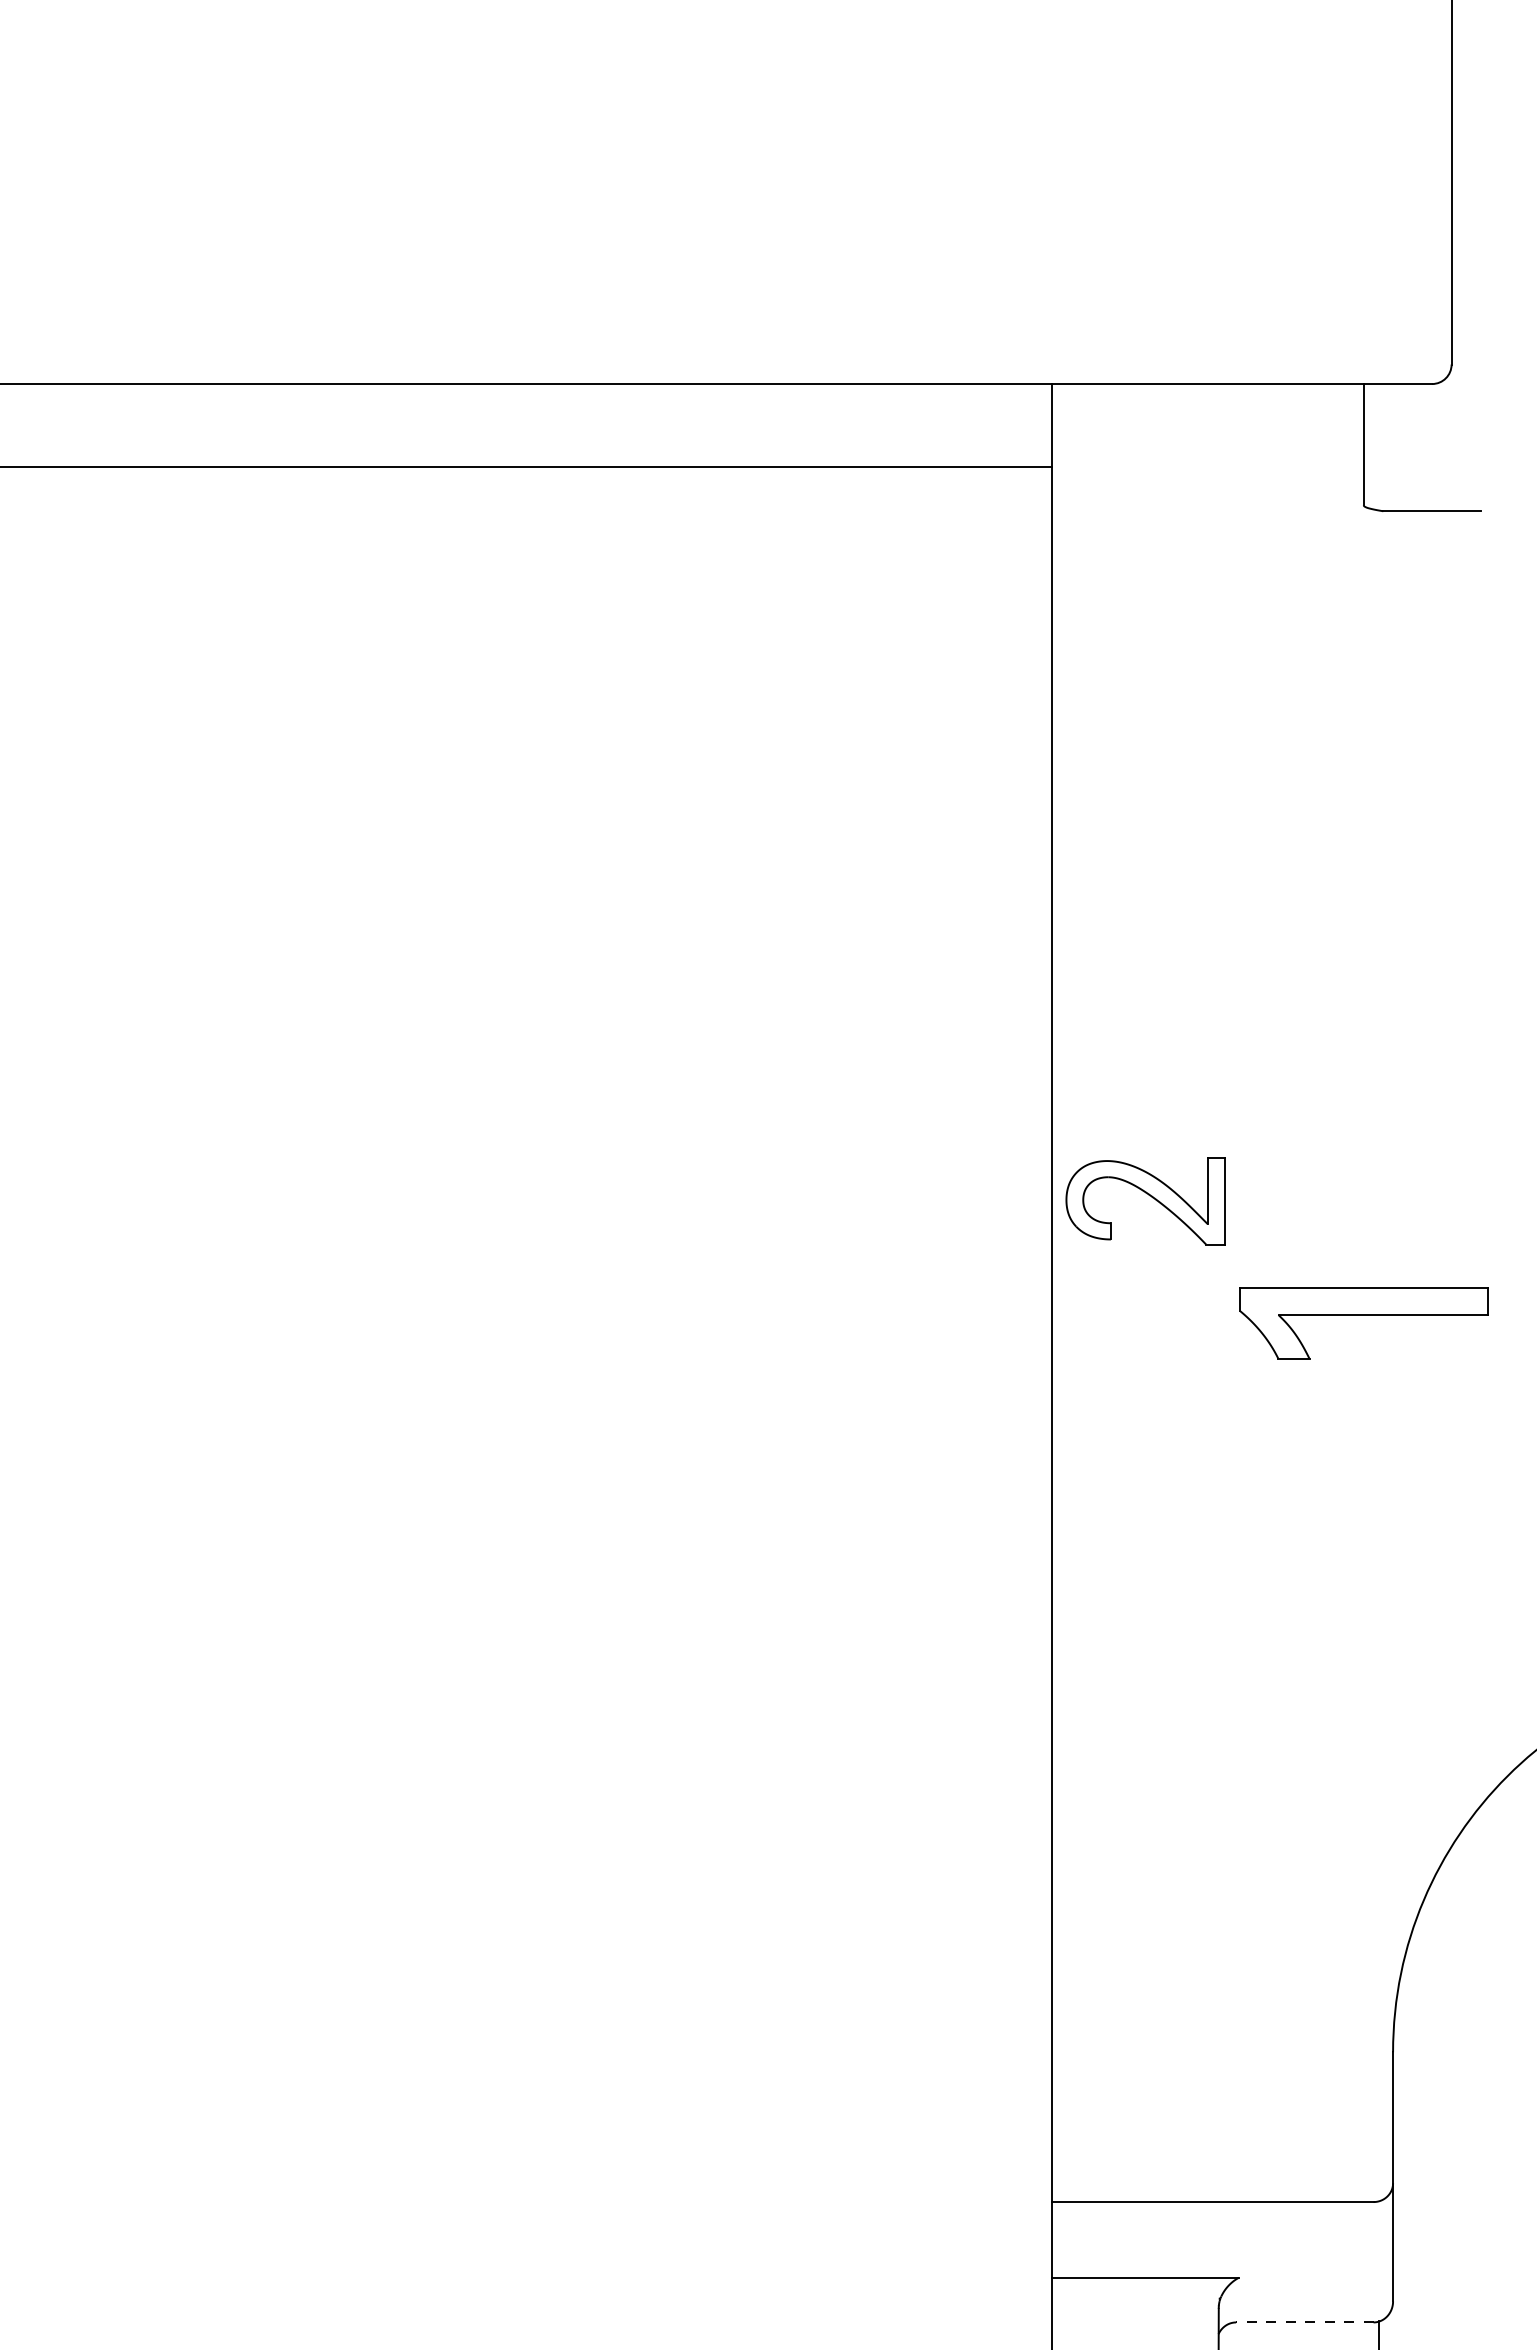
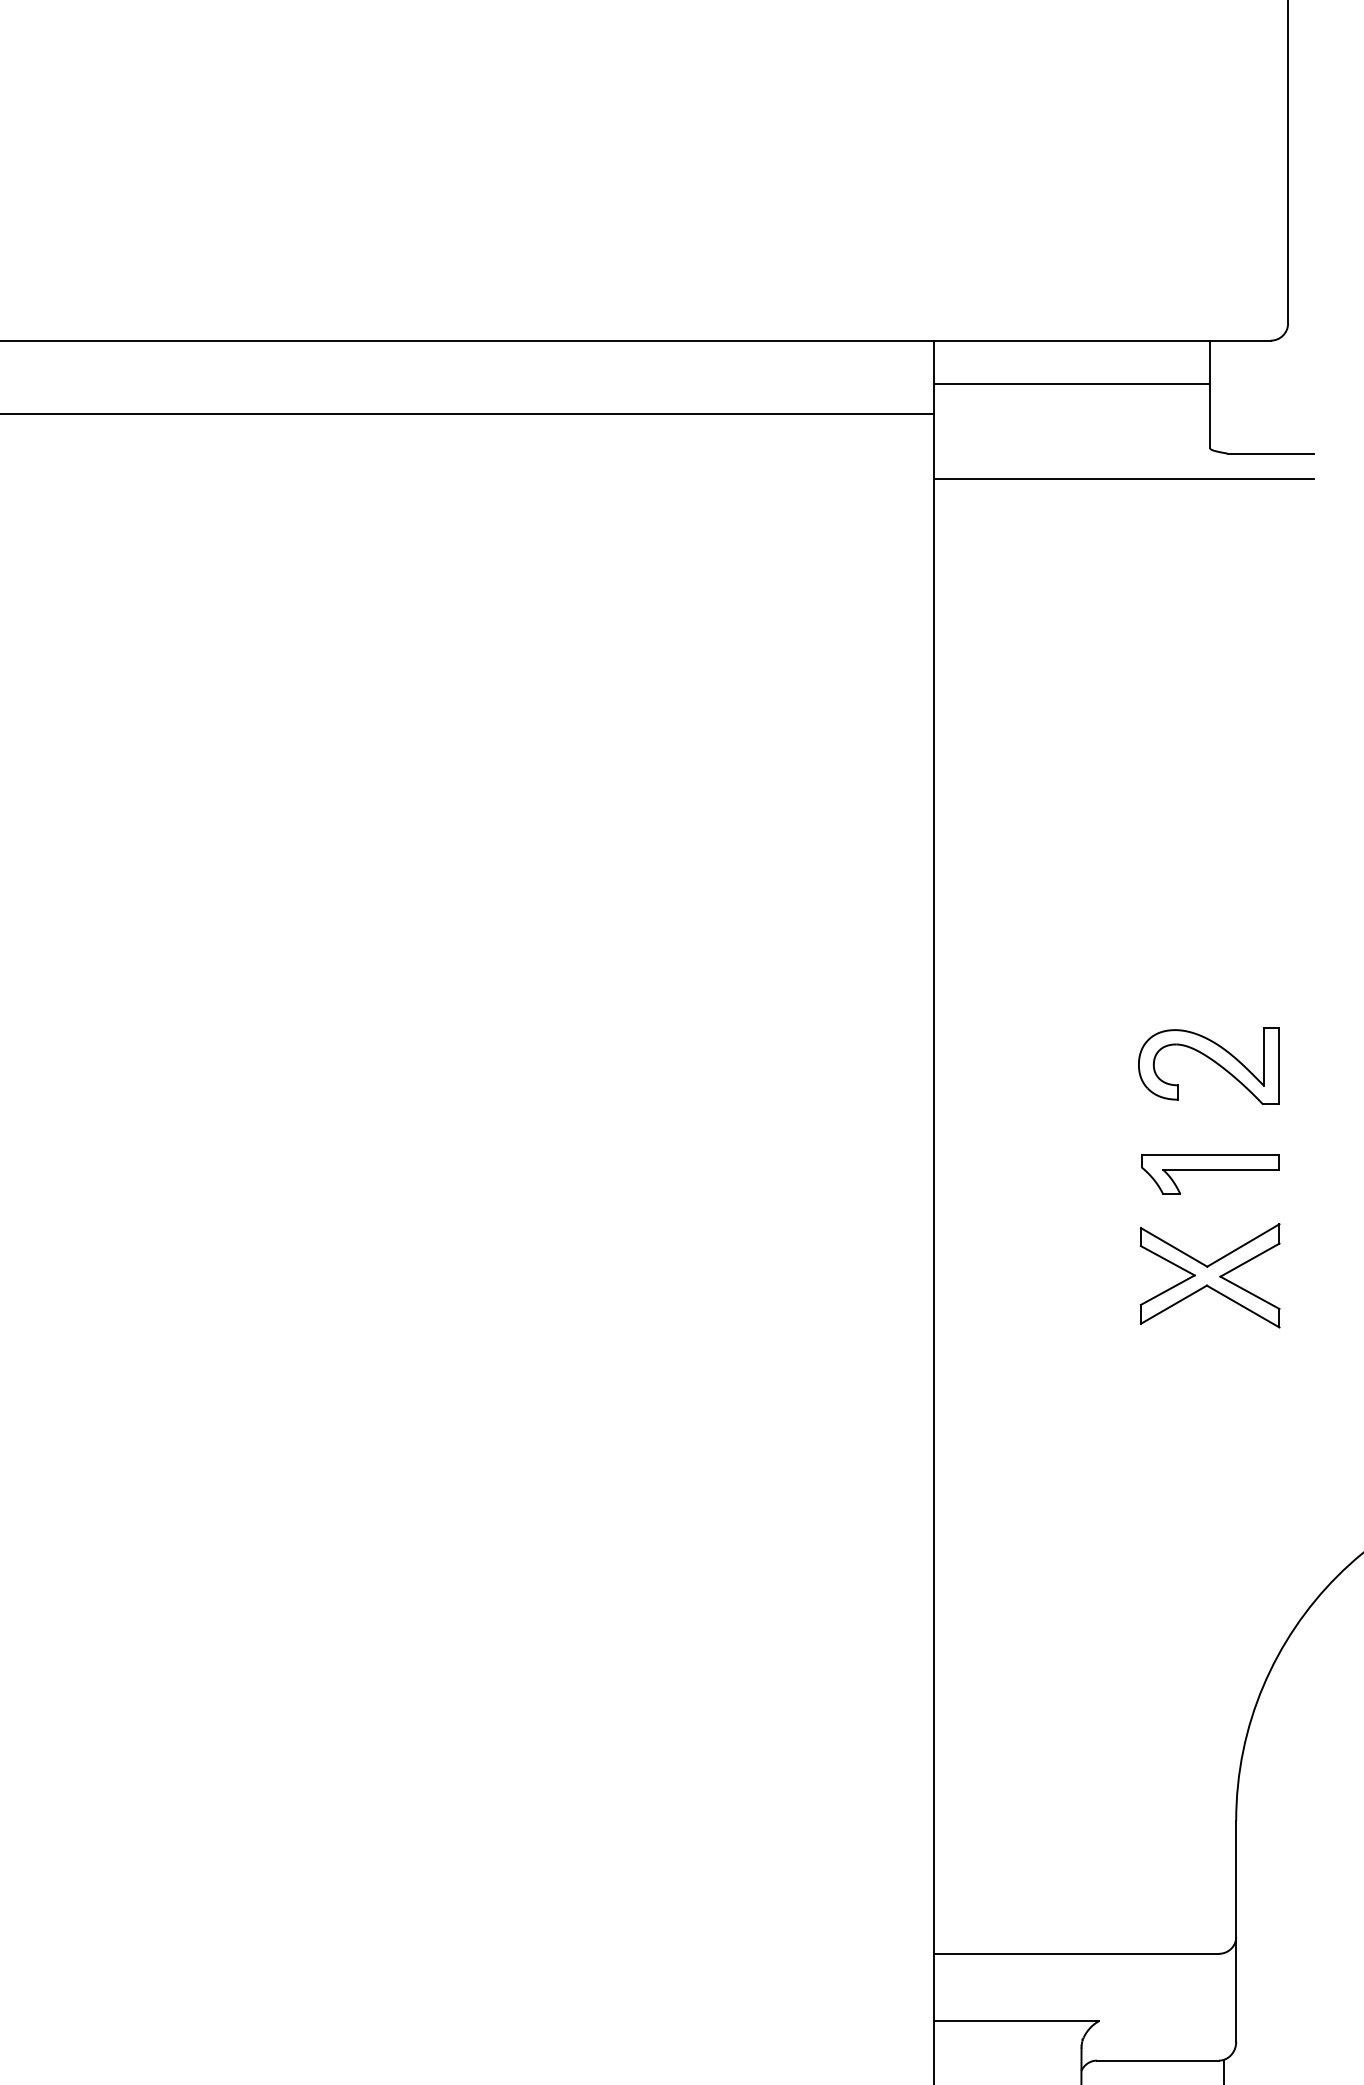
line: (1207, 432) -> (1071, 383), added
line: (1266, 539) -> (1123, 478), added
part: (1148, 1195) -> (1211, 1060), moved
part: (1364, 1323) -> (1210, 1174), size x0.62
part: (1363, 1437) -> (1209, 1275), added
line: (1304, 2322) -> (1157, 2060), dashed -> solid

